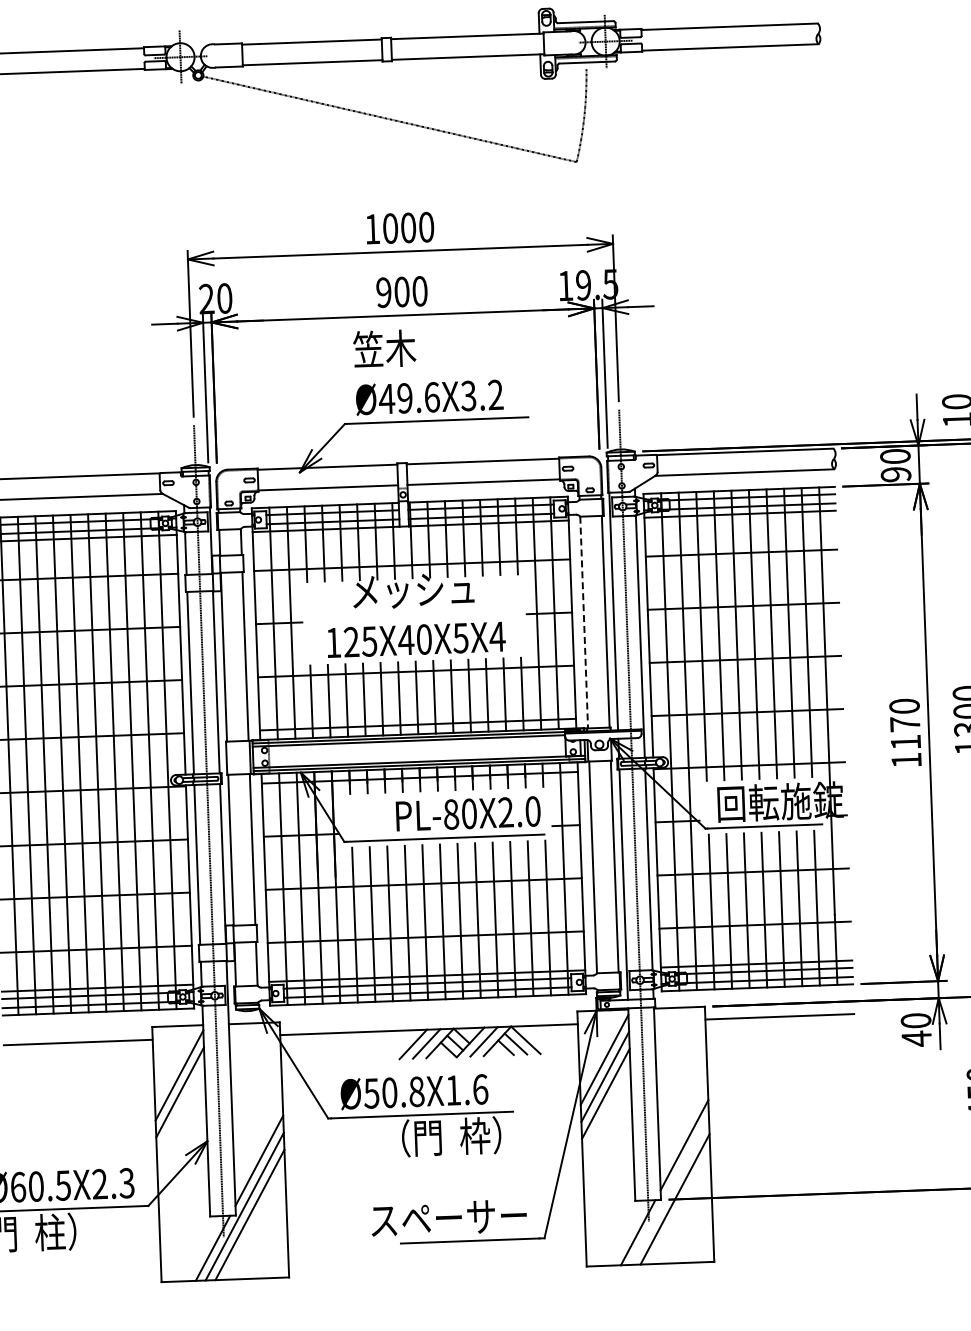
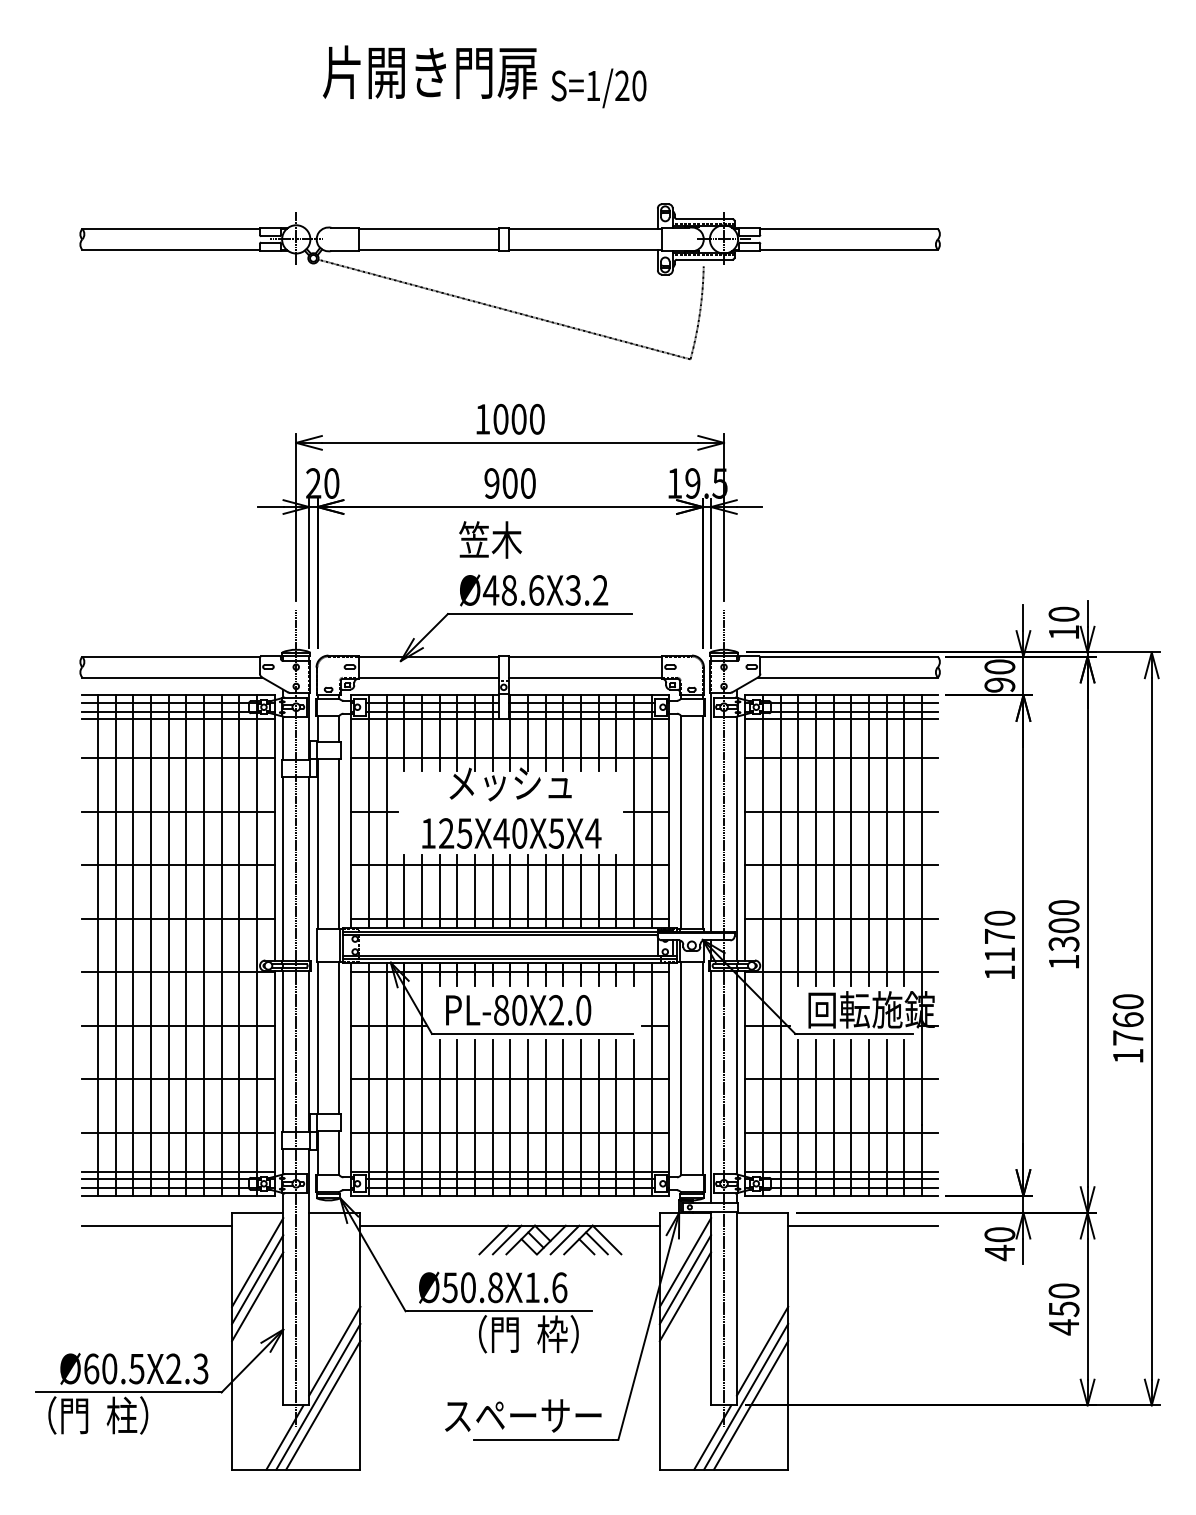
text: (404, 398) -> (508, 590), Ø49.6X3.2 -> Ø48.6X3.2
line: (584, 622) -> (681, 822), dashed -> solid
text: (468, 814) -> (518, 1010), moved
line: (180, 1109) -> (257, 1296), added
line: (670, 1190) -> (746, 1396), added

